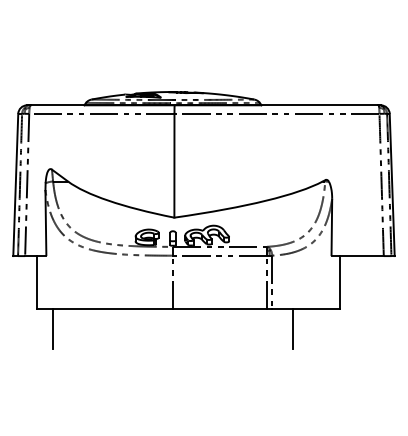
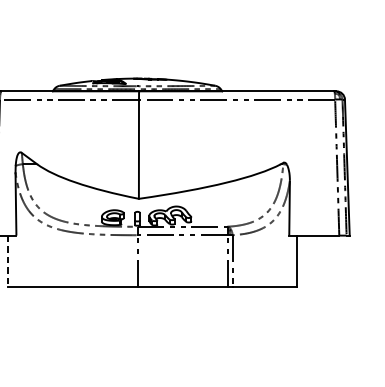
line: (37, 282) -> (7, 260), solid -> dashed
line: (53, 329) -> (23, 305), removed
line: (292, 329) -> (251, 305), removed

